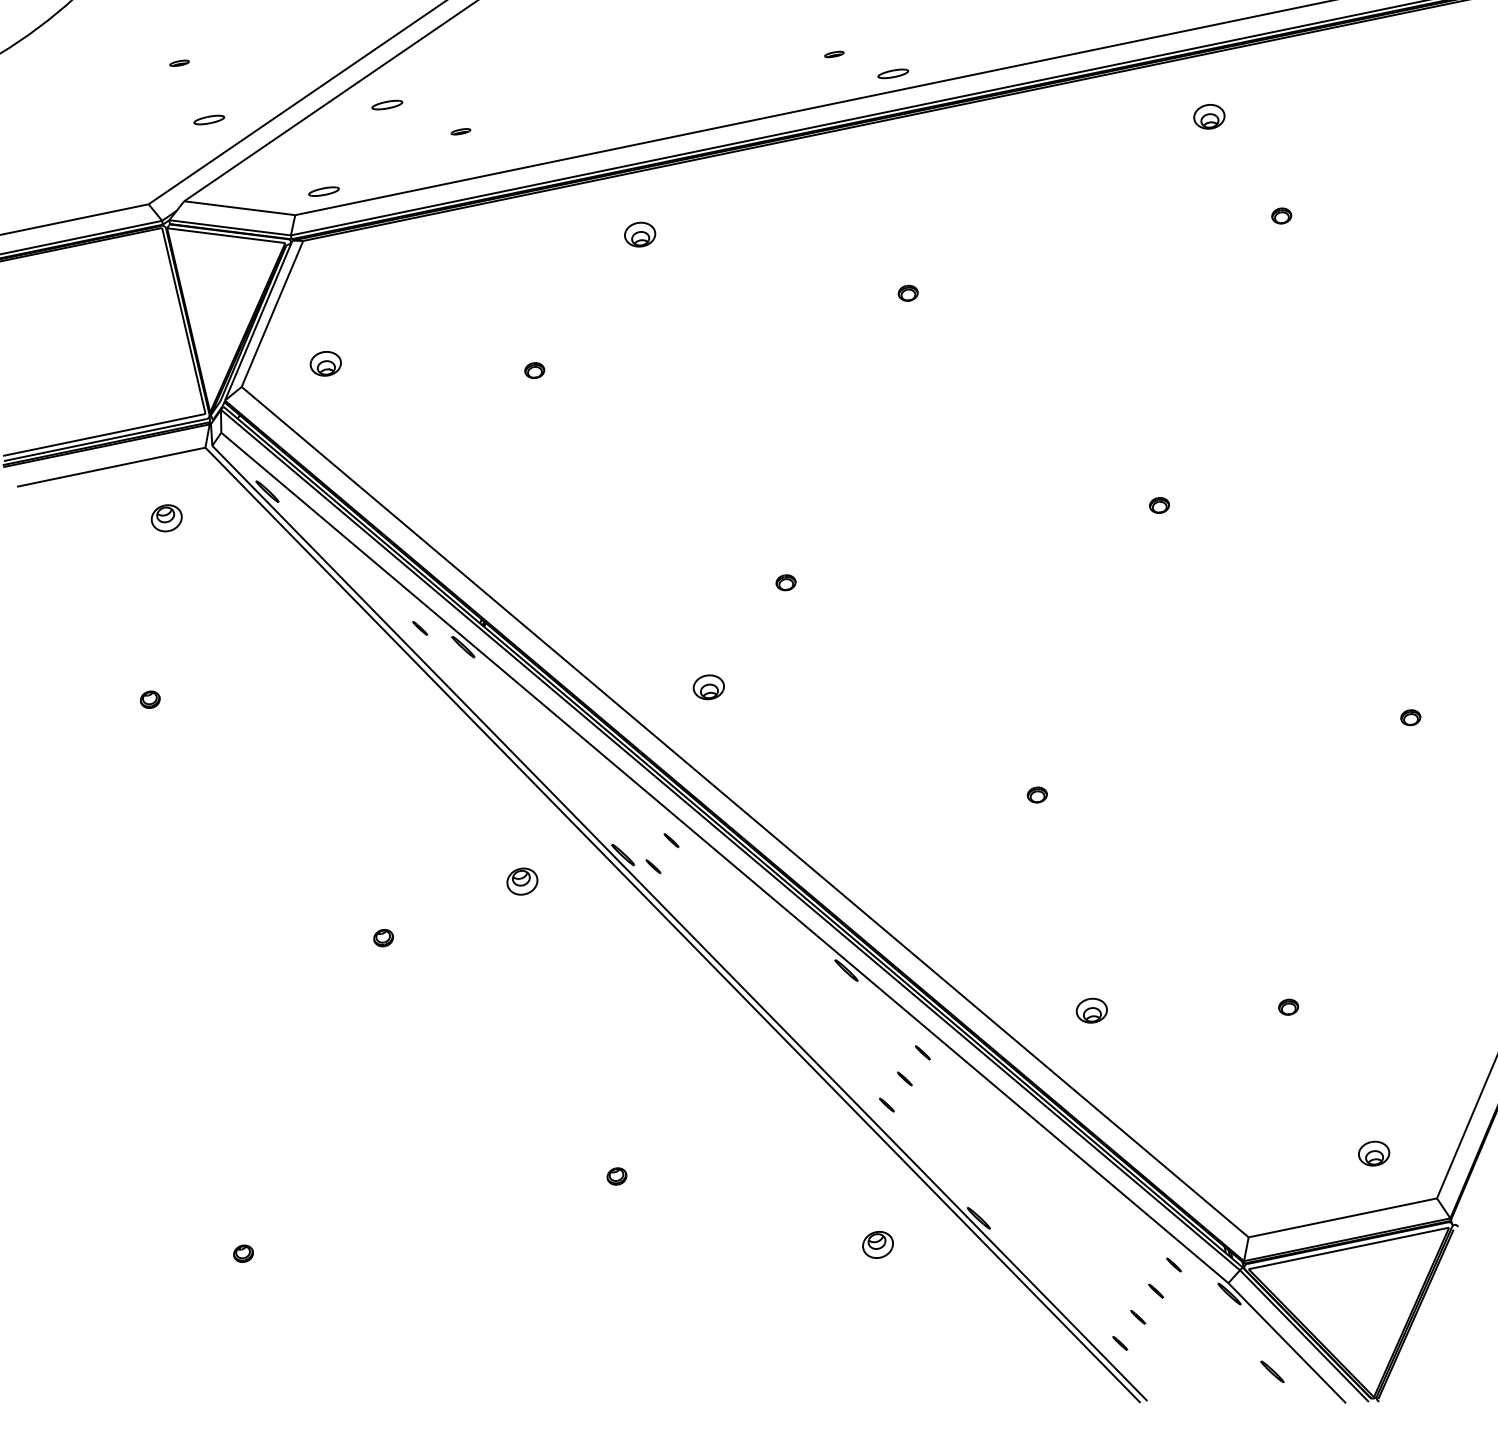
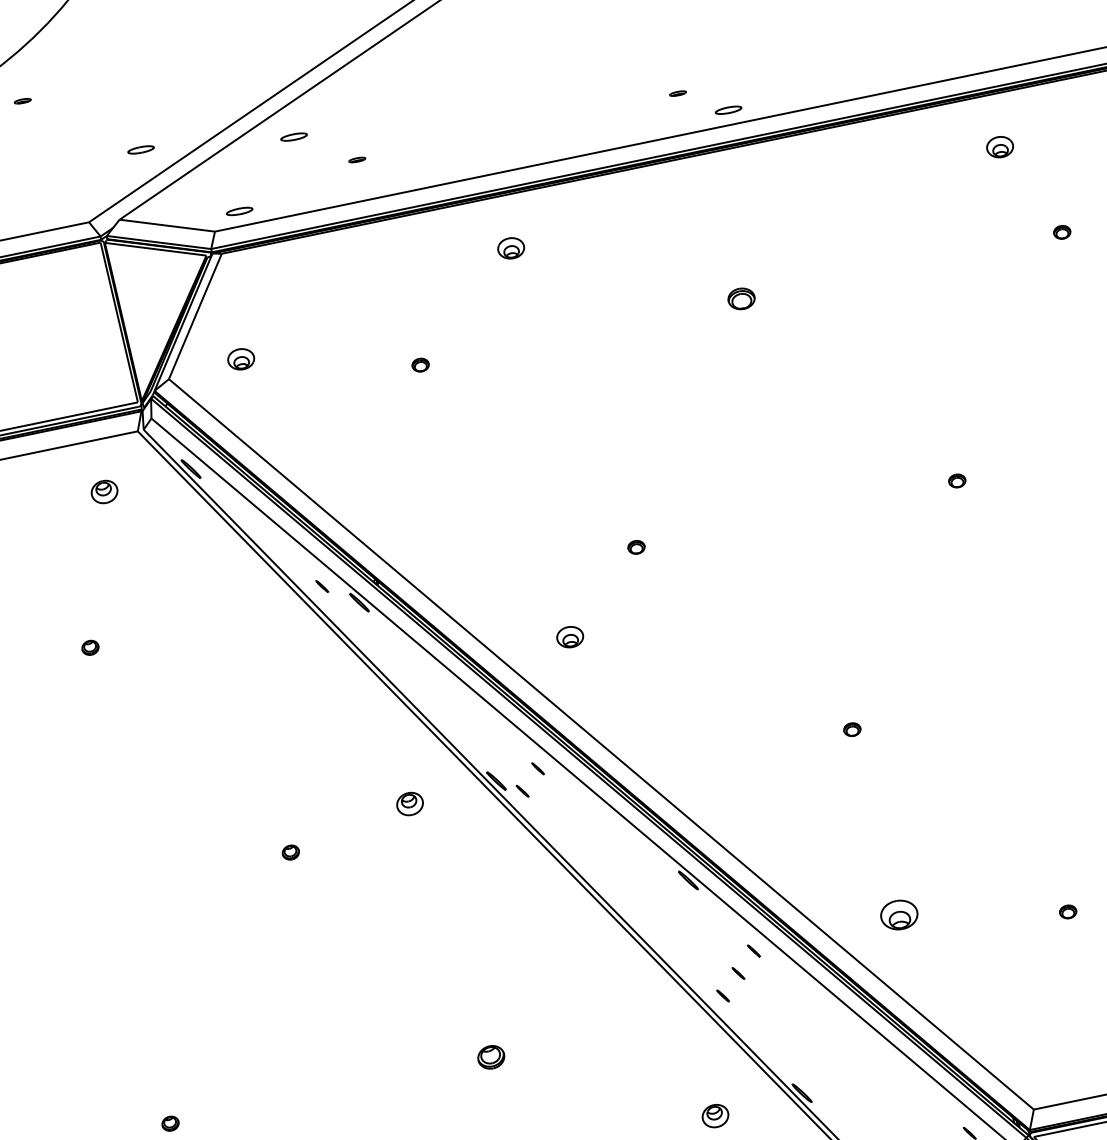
part: (179, 62) -> (22, 100), moved
part: (907, 292) -> (740, 298), size x1.6
part: (1091, 1010) -> (898, 914), size x1.4
part: (616, 1176) -> (490, 1057), size x1.6

